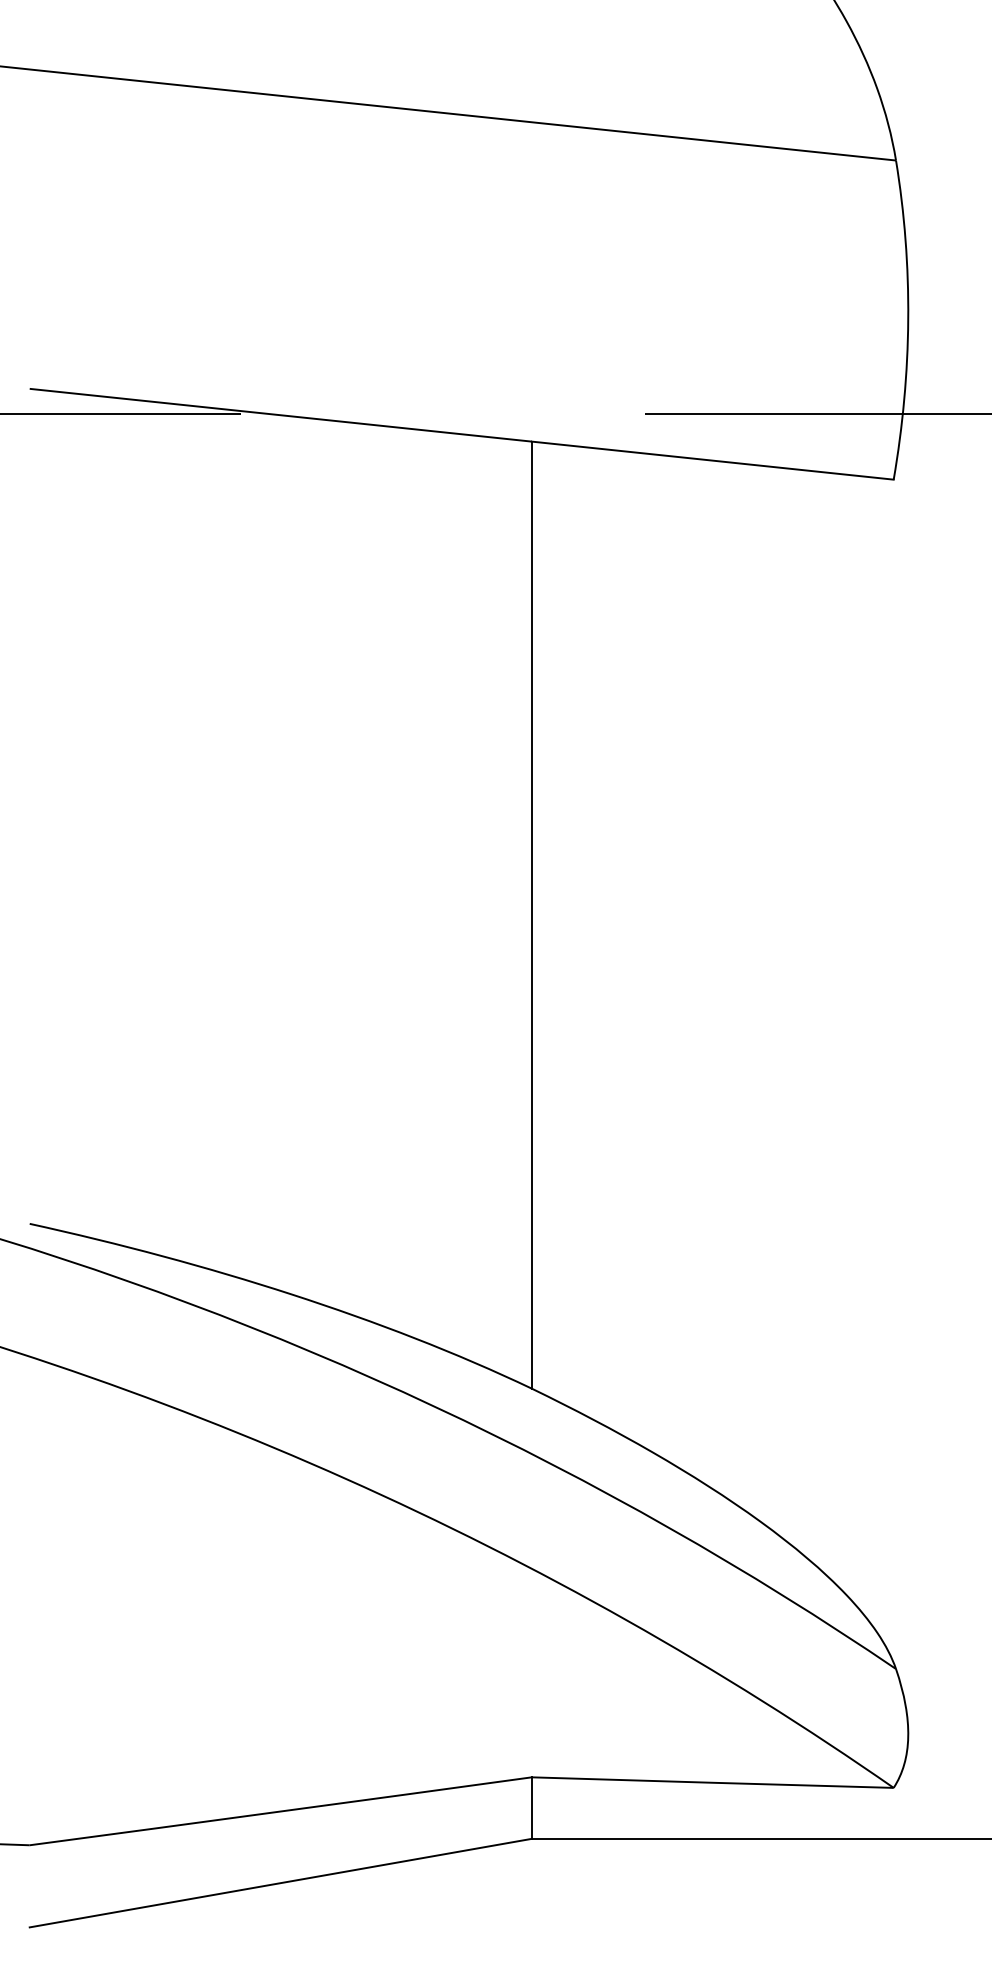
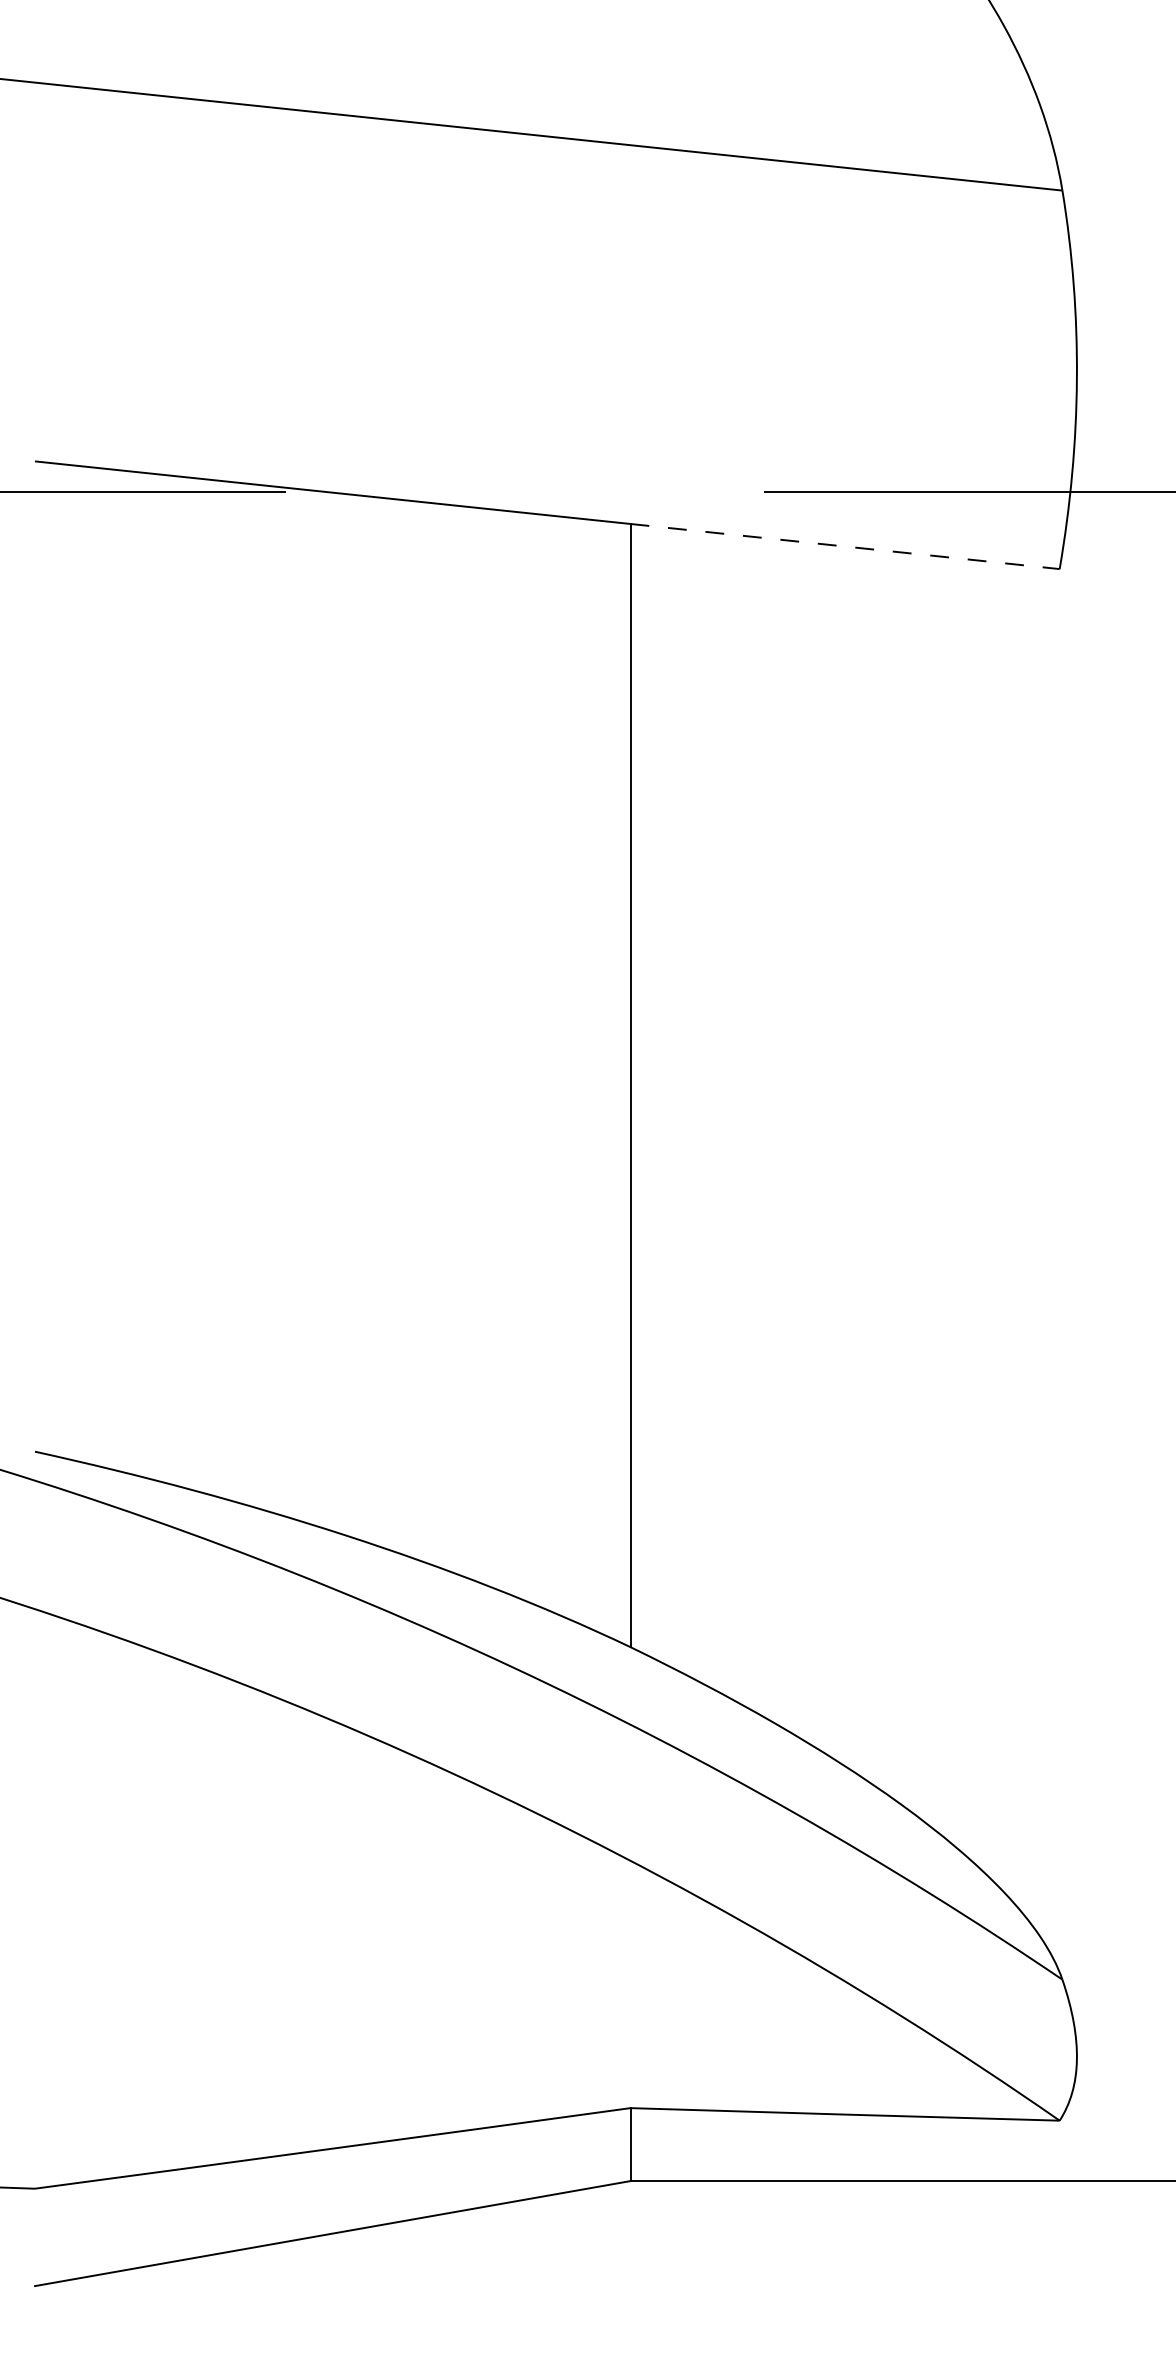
line: (712, 460) -> (844, 546), solid -> dashed

